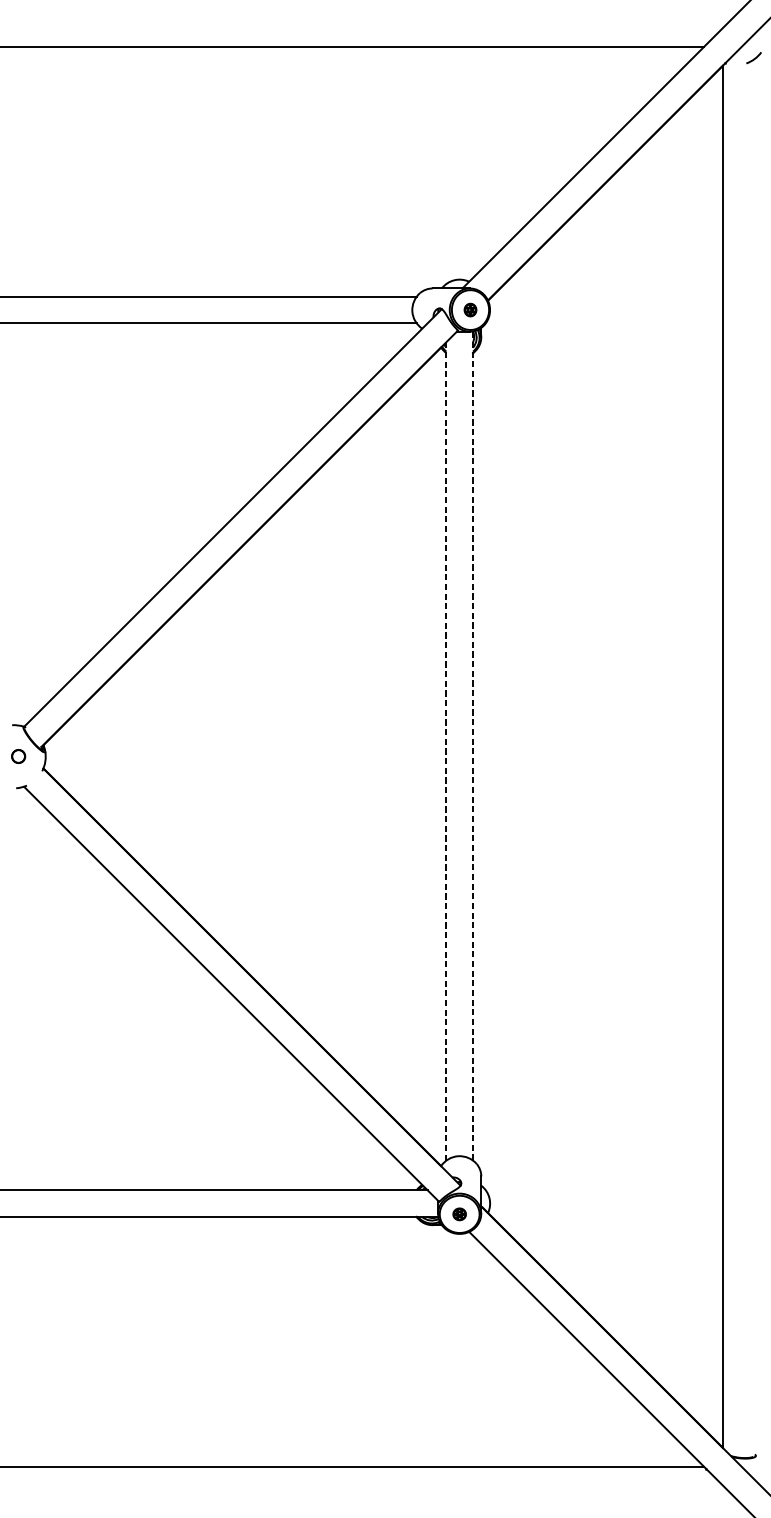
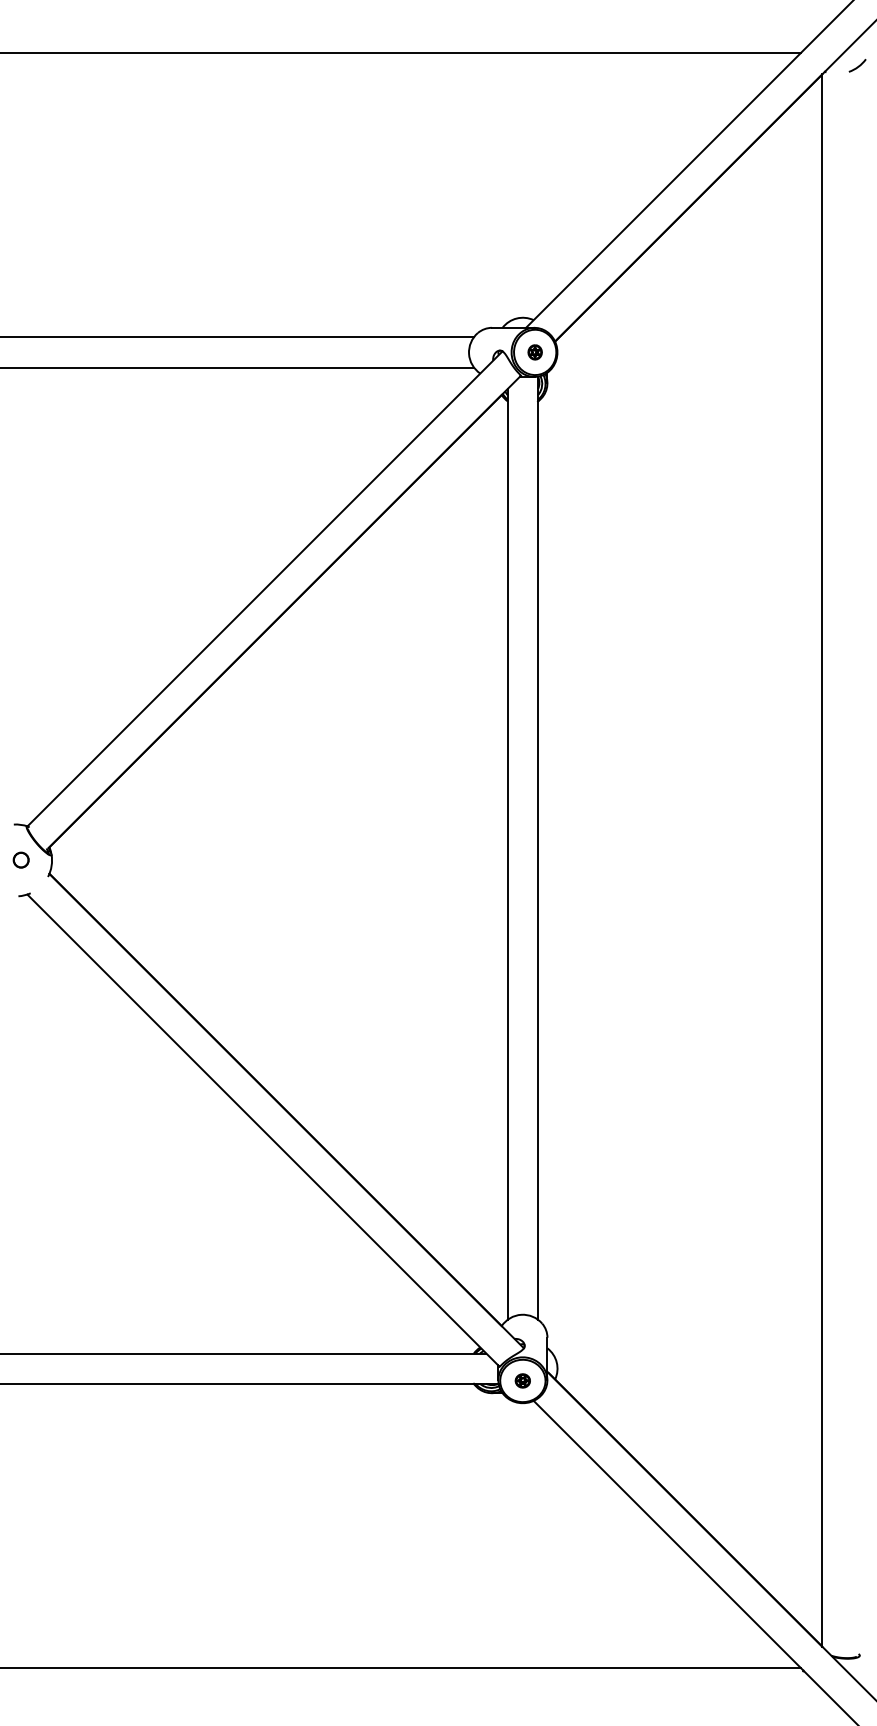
line: (473, 745) -> (538, 847), dashed -> solid
line: (446, 751) -> (507, 854), dashed -> solid

